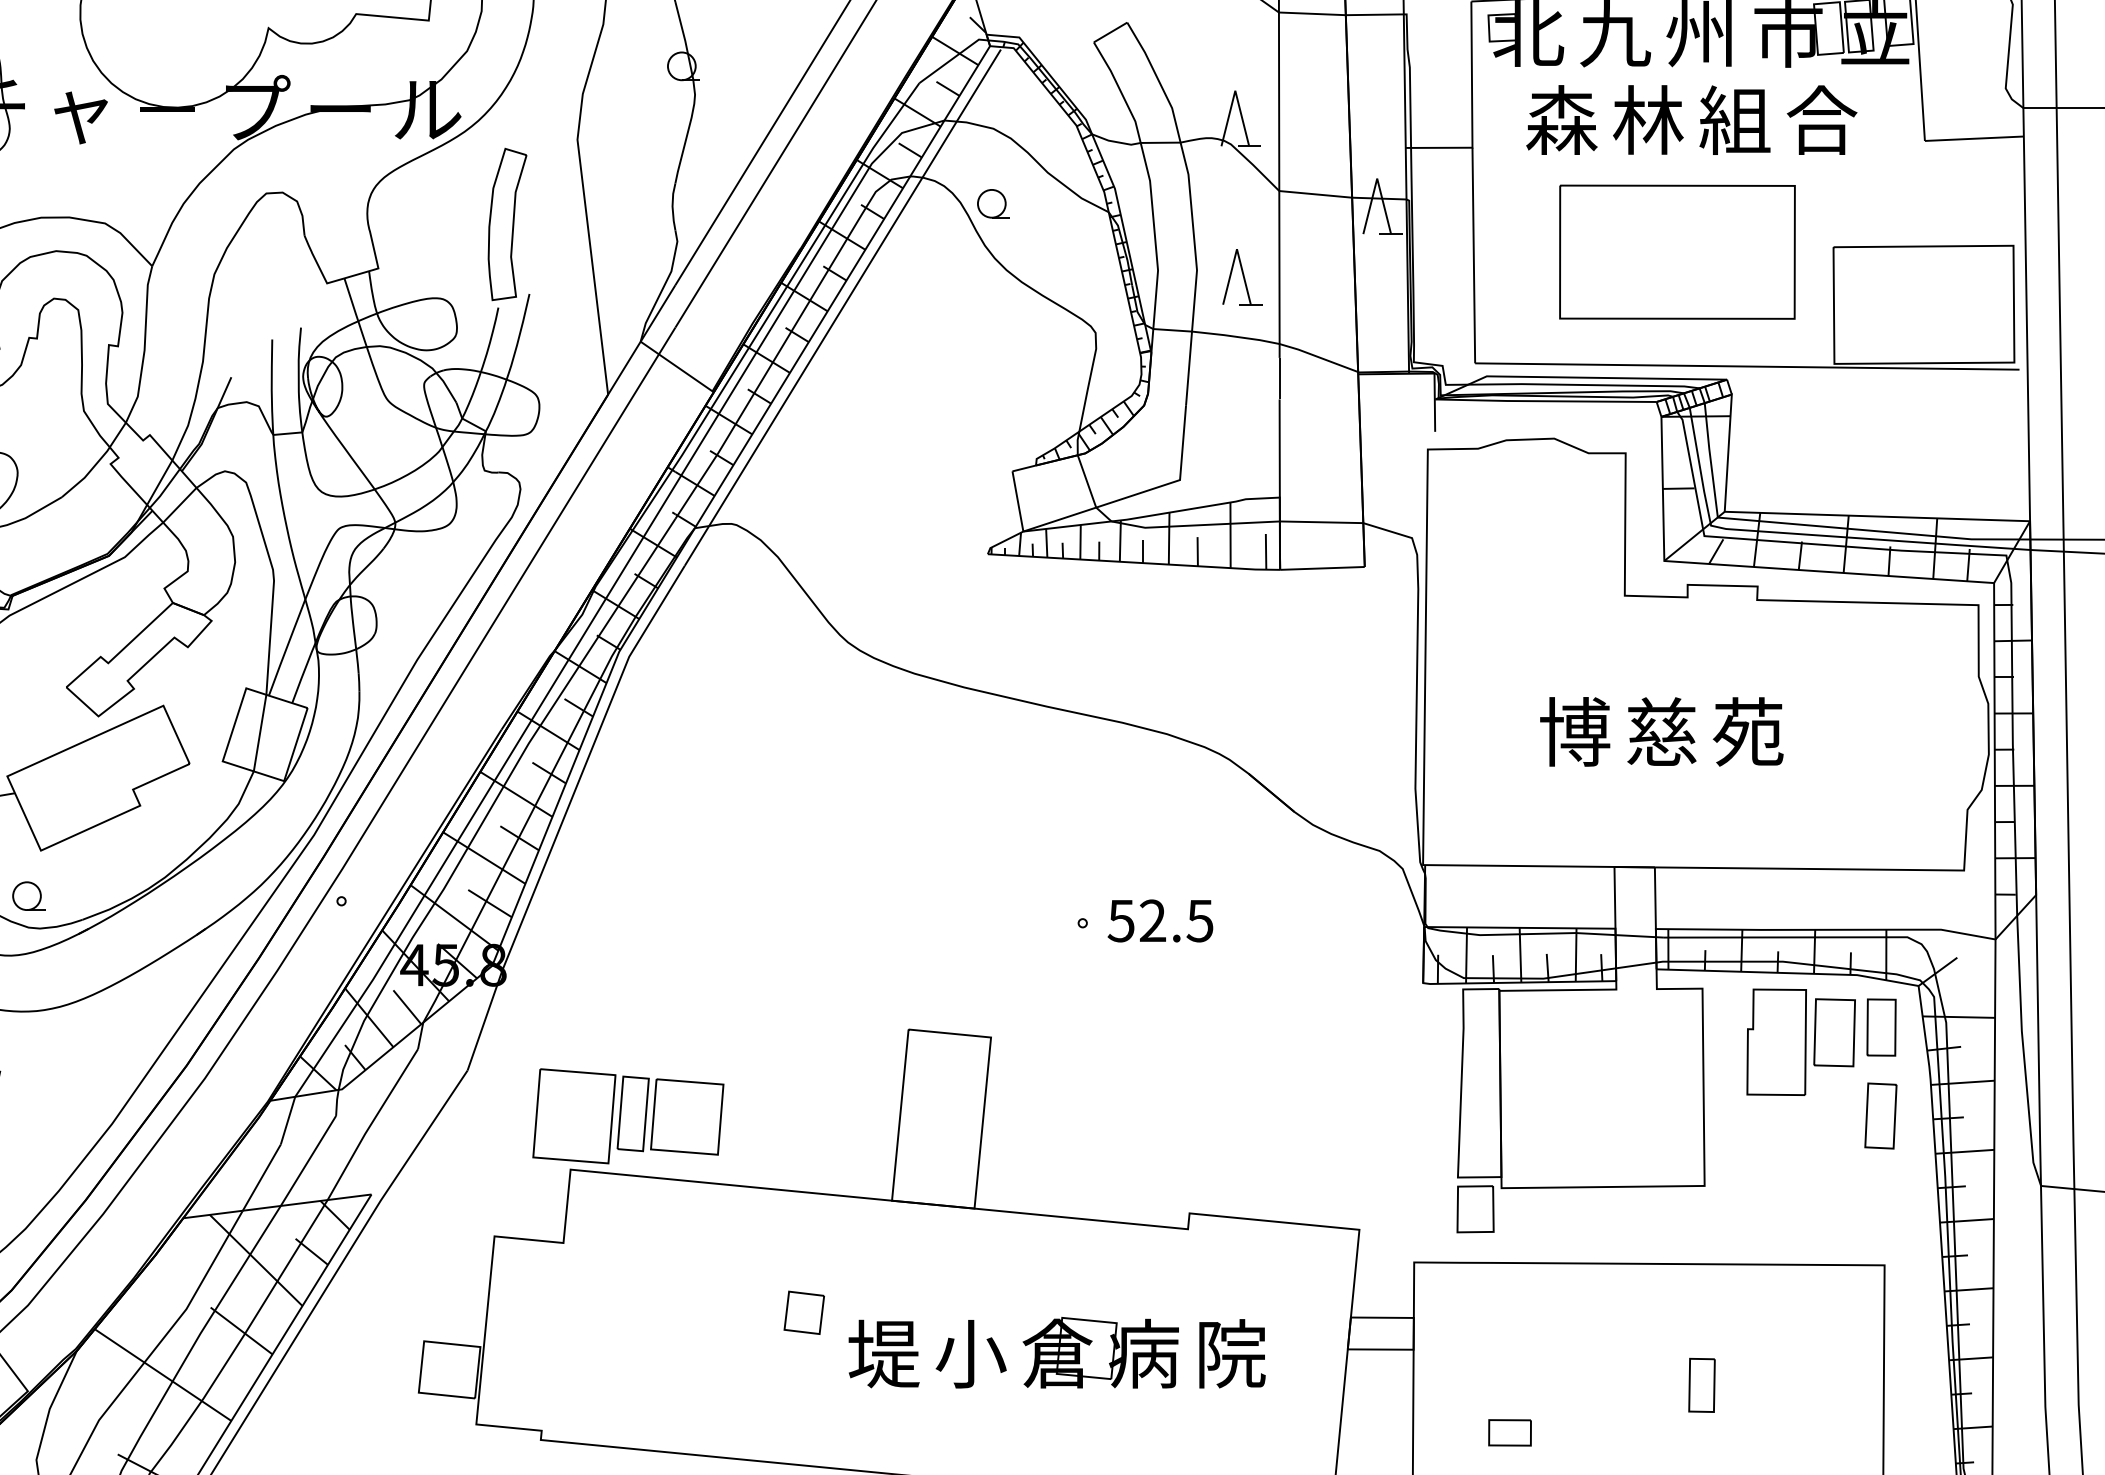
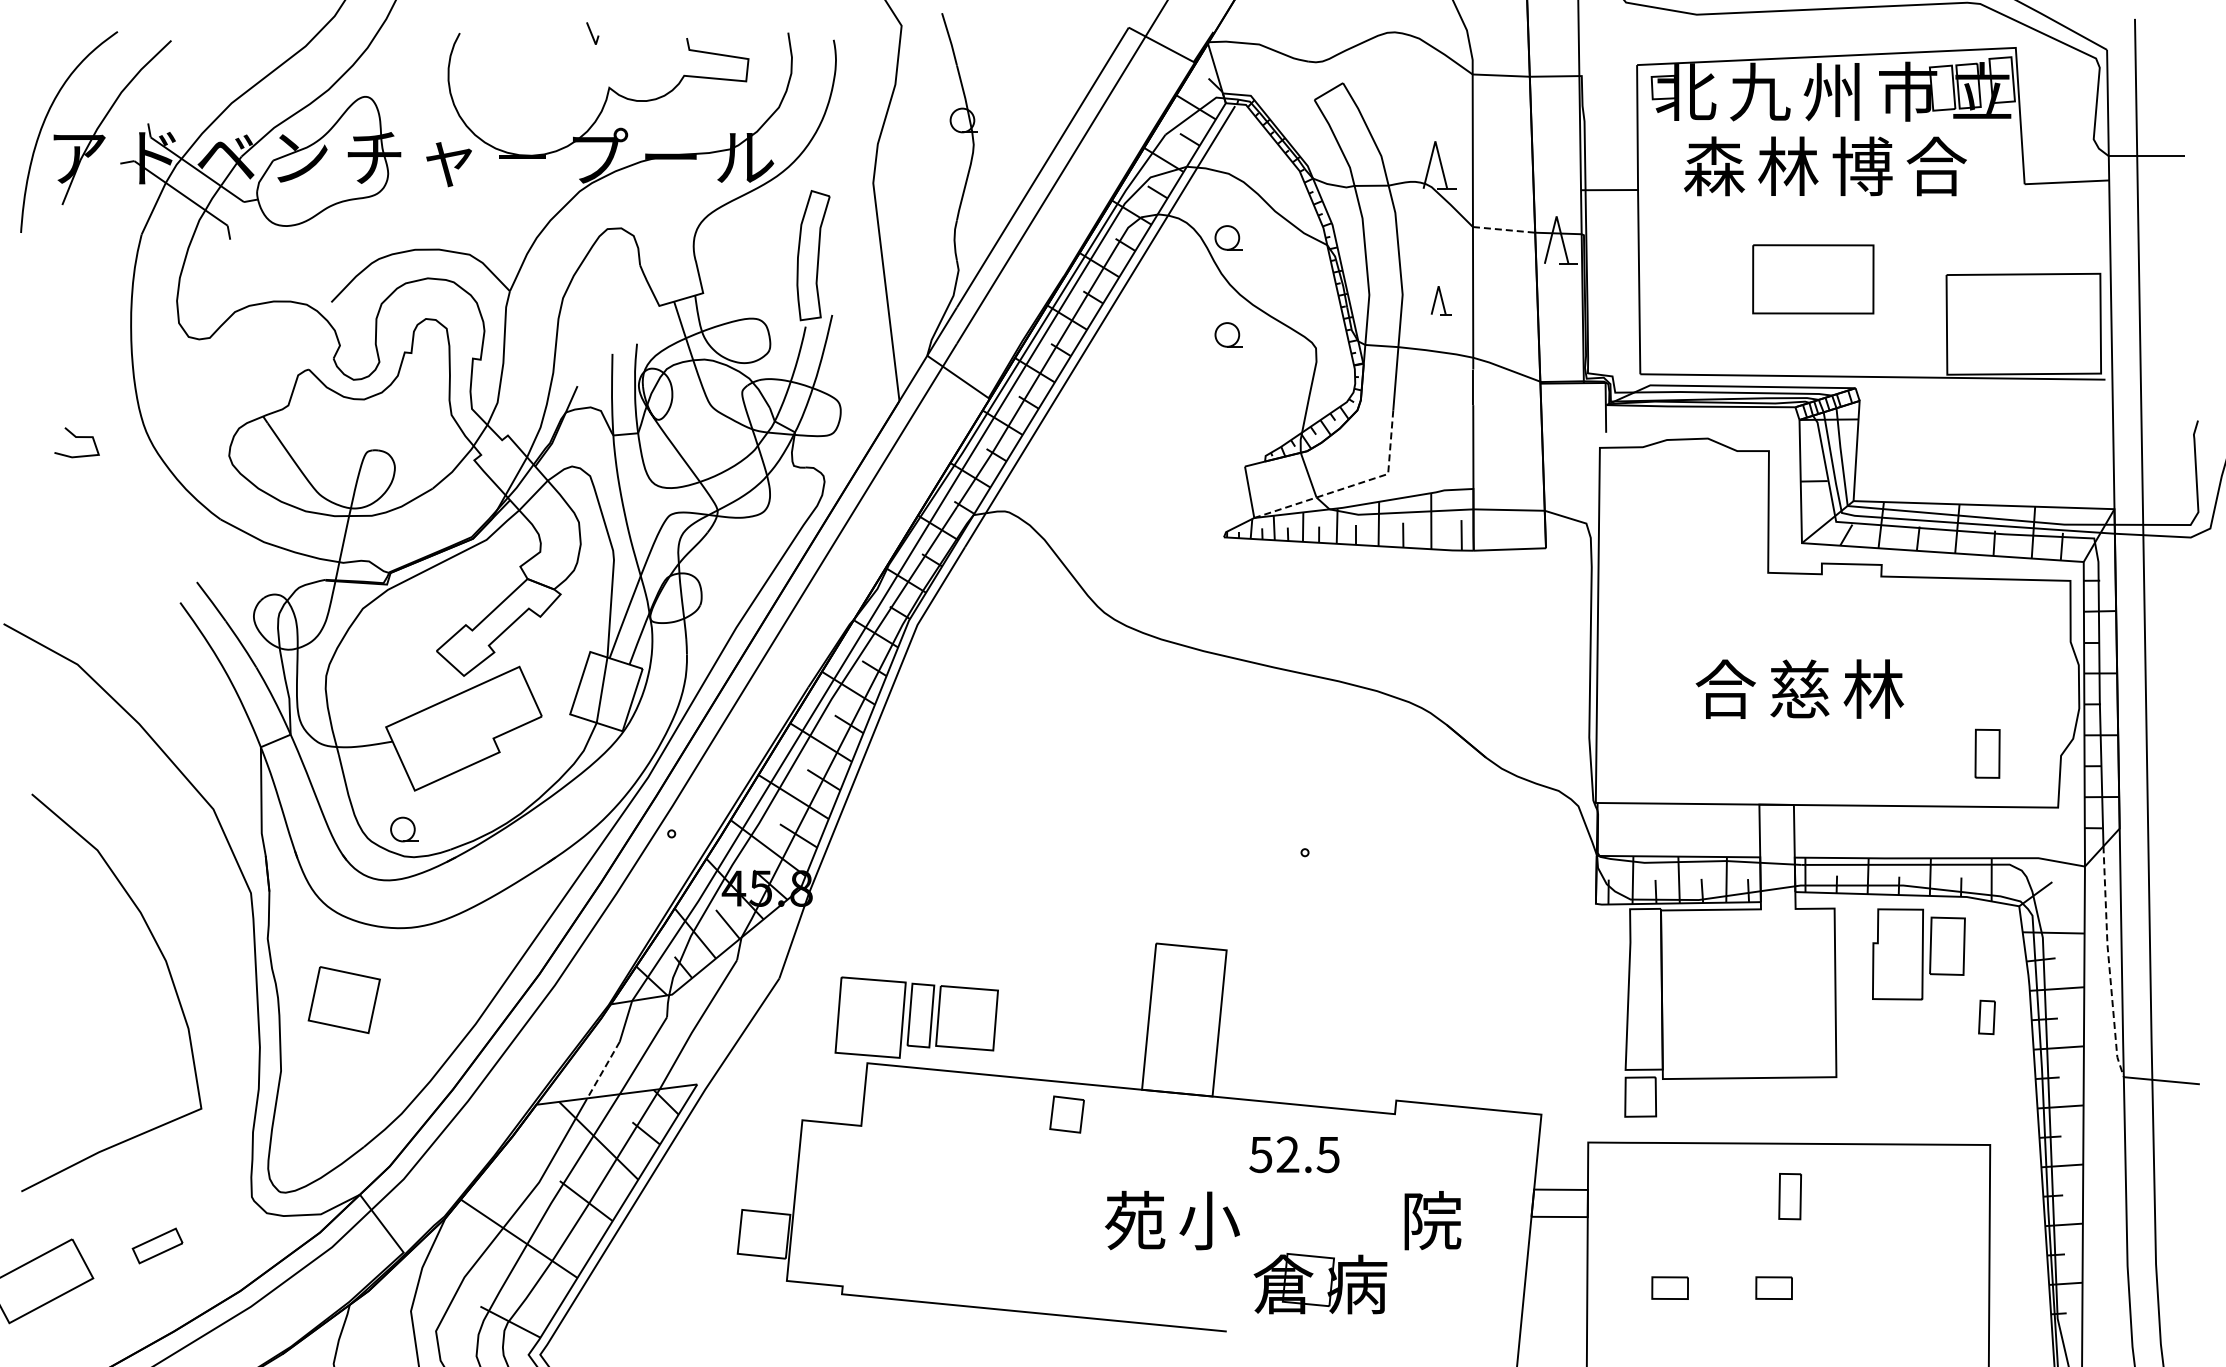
text: (1735, 120) -> (1862, 166), 組 -> 博
line: (1316, 193) -> (1504, 229), solid -> dashed
part: (1677, 252) -> (1813, 279), size x0.6
part: (1242, 277) -> (1441, 300), size x0.6
part: (993, 316) -> (1228, 334), added
line: (1138, 493) -> (1352, 485), solid -> dashed
text: (1574, 731) -> (1725, 688), 博 -> 合
text: (1748, 731) -> (1873, 688), 苑 -> 林
text: (1160, 920) -> (1294, 1154), moved
part: (1881, 1027) -> (1987, 753), moved
line: (2024, 1051) -> (2109, 962), solid -> dashed
part: (1880, 1116) -> (1986, 1017), size x0.6
line: (261, 1178) -> (603, 1070), solid -> dashed
part: (803, 1312) -> (1066, 1114), moved
part: (1100, 1352) -> (1320, 1283), moved
text: (884, 1353) -> (1135, 1220), 堤 -> 苑
part: (1701, 1385) -> (1789, 1196), moved
part: (1631, 1432) -> (1773, 1287), added

